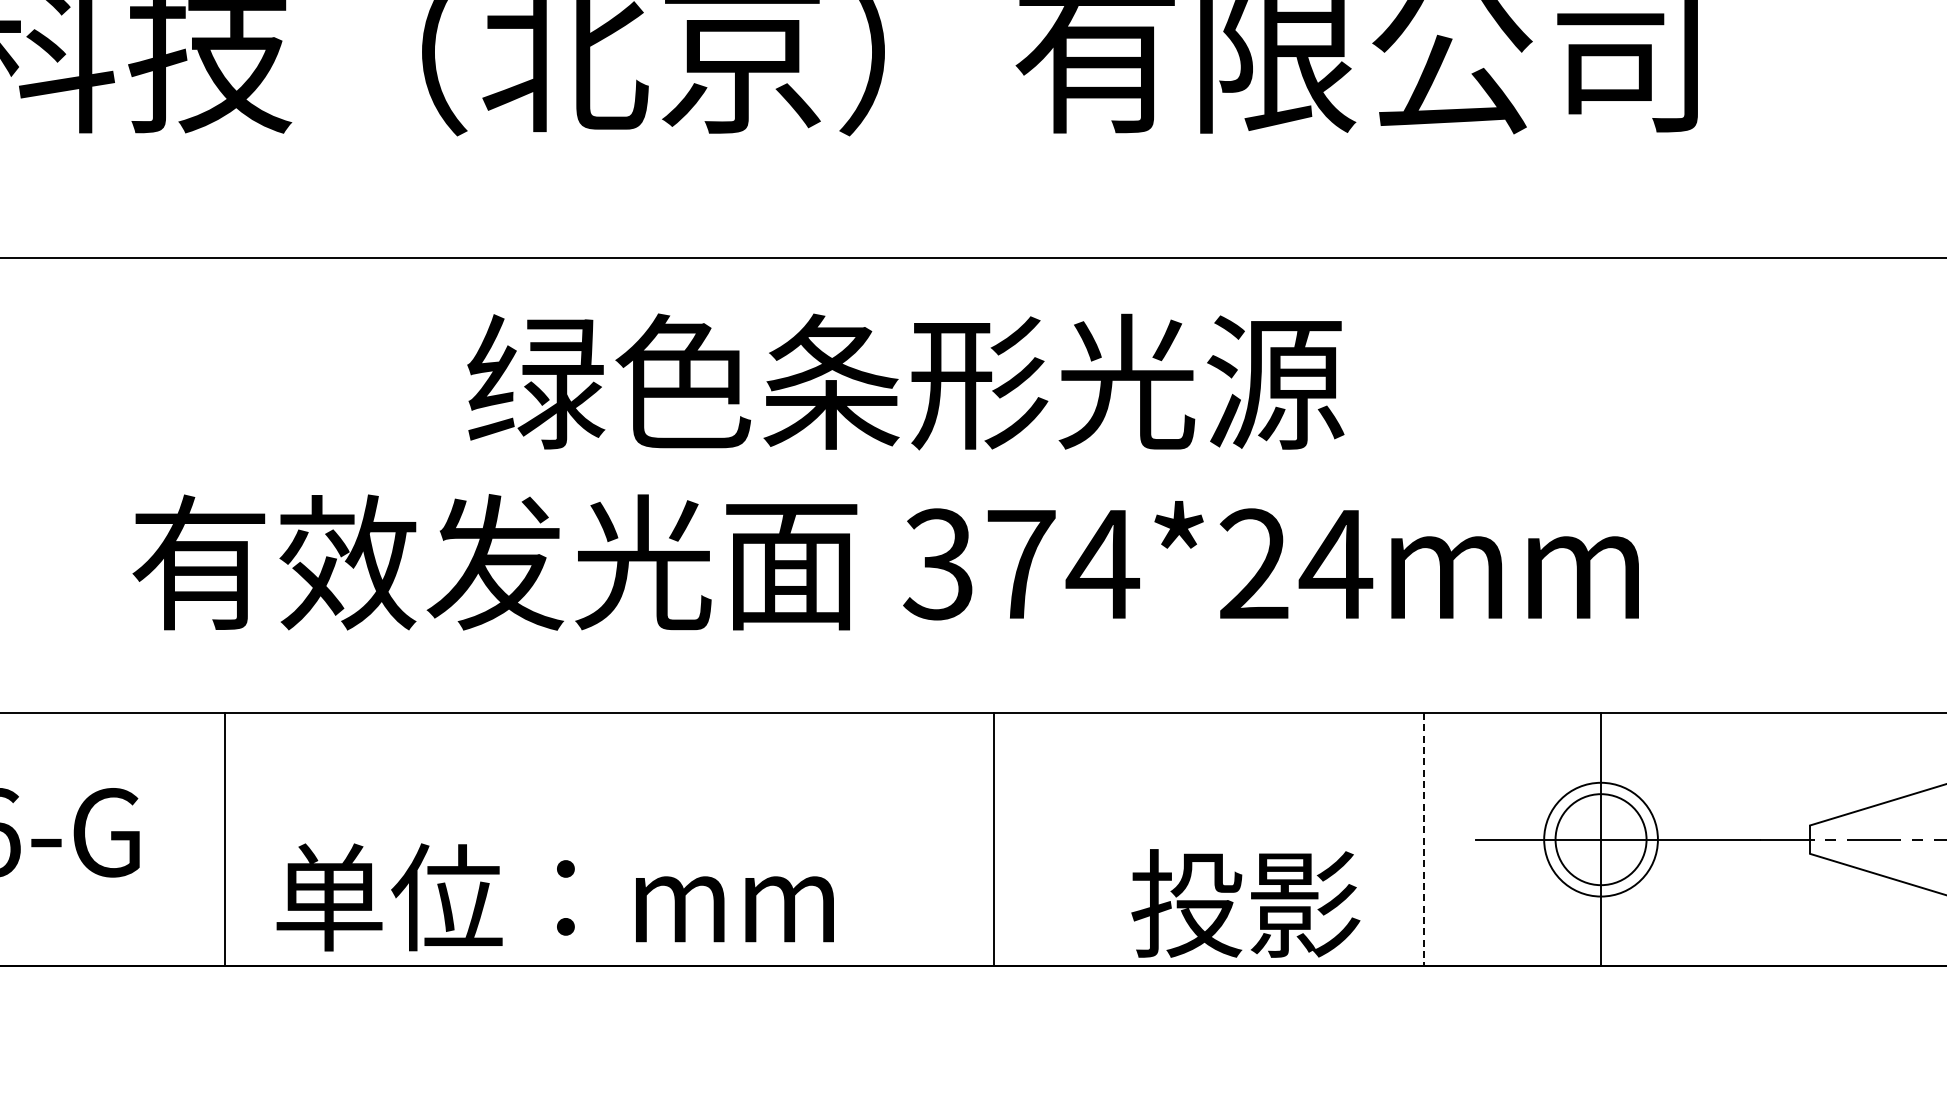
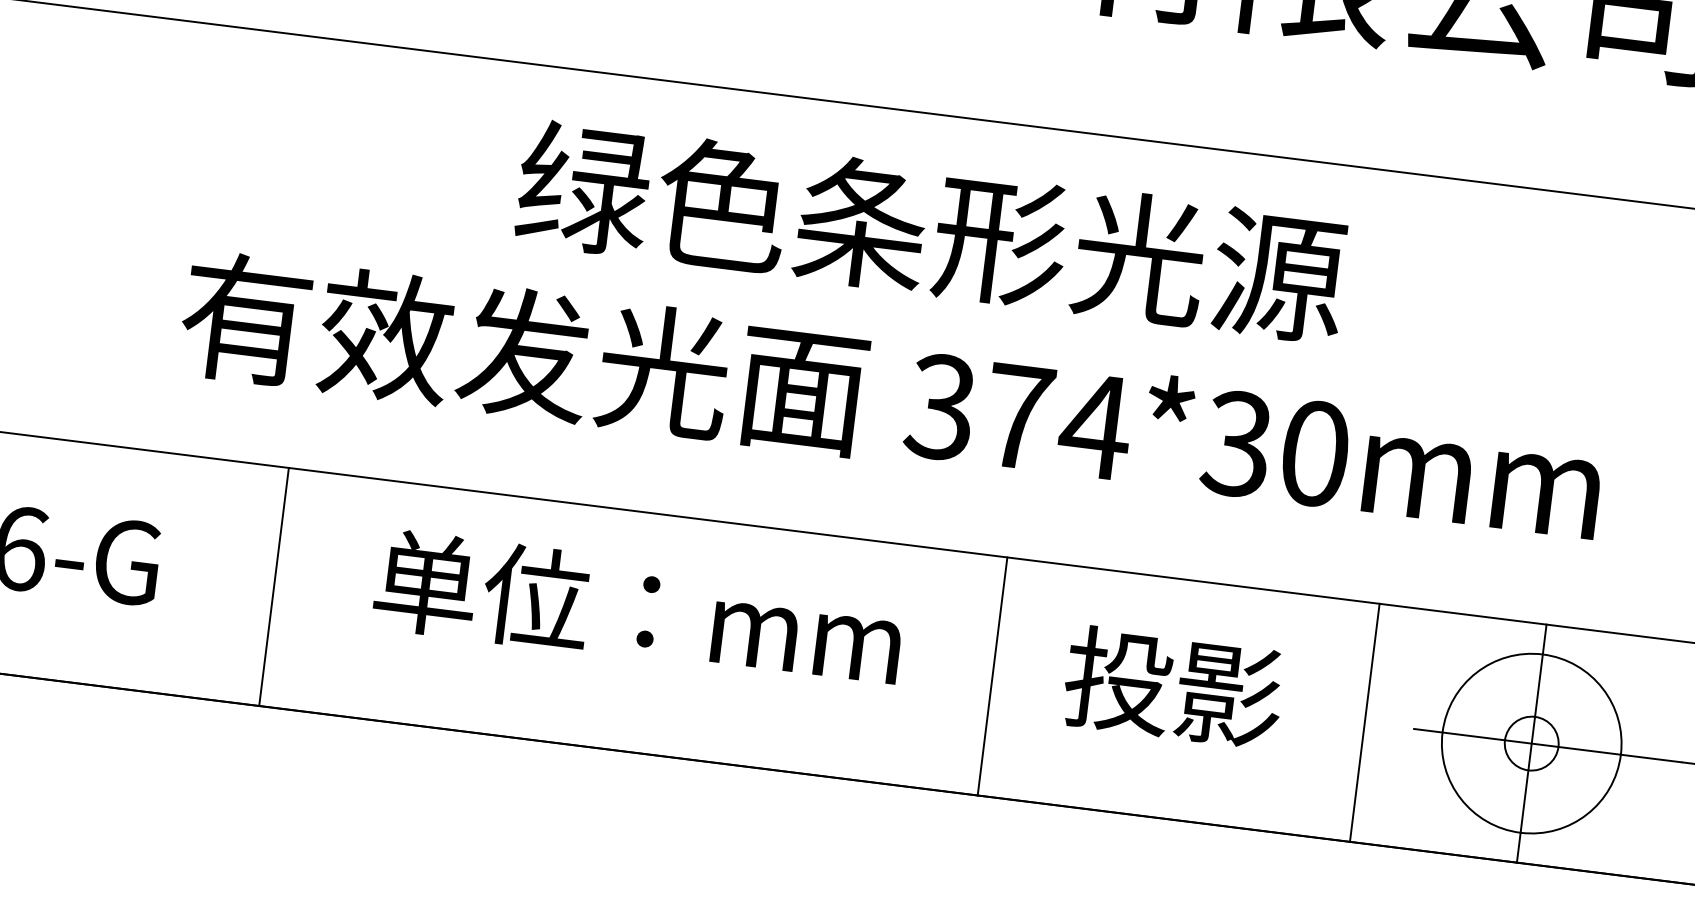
text: (1295, 564) -> (1276, 449), 374*24mm -> 374*30mm
line: (224, 839) -> (274, 586), moved
line: (993, 839) -> (992, 676), moved
line: (1423, 839) -> (1364, 722), dashed -> solid
circle: (1600, 839) -> (1531, 743), size x0.62
circle: (1600, 839) -> (1531, 743), size x1.67
text: (554, 897) -> (637, 610), moved
text: (1245, 903) -> (1173, 687), moved

